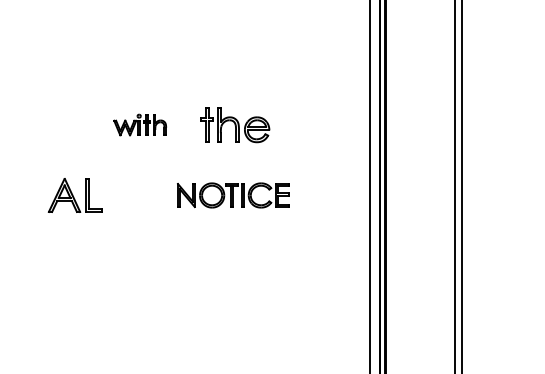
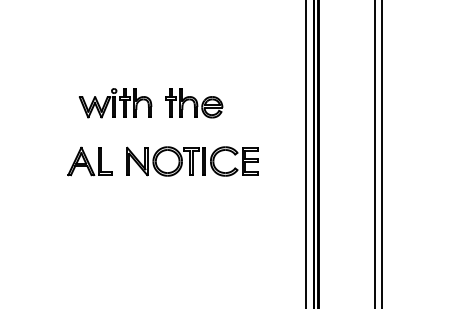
part: (139, 125) -> (115, 103), size x1.67
part: (74, 195) -> (89, 161), moved
part: (233, 195) -> (192, 161), size x1.43

